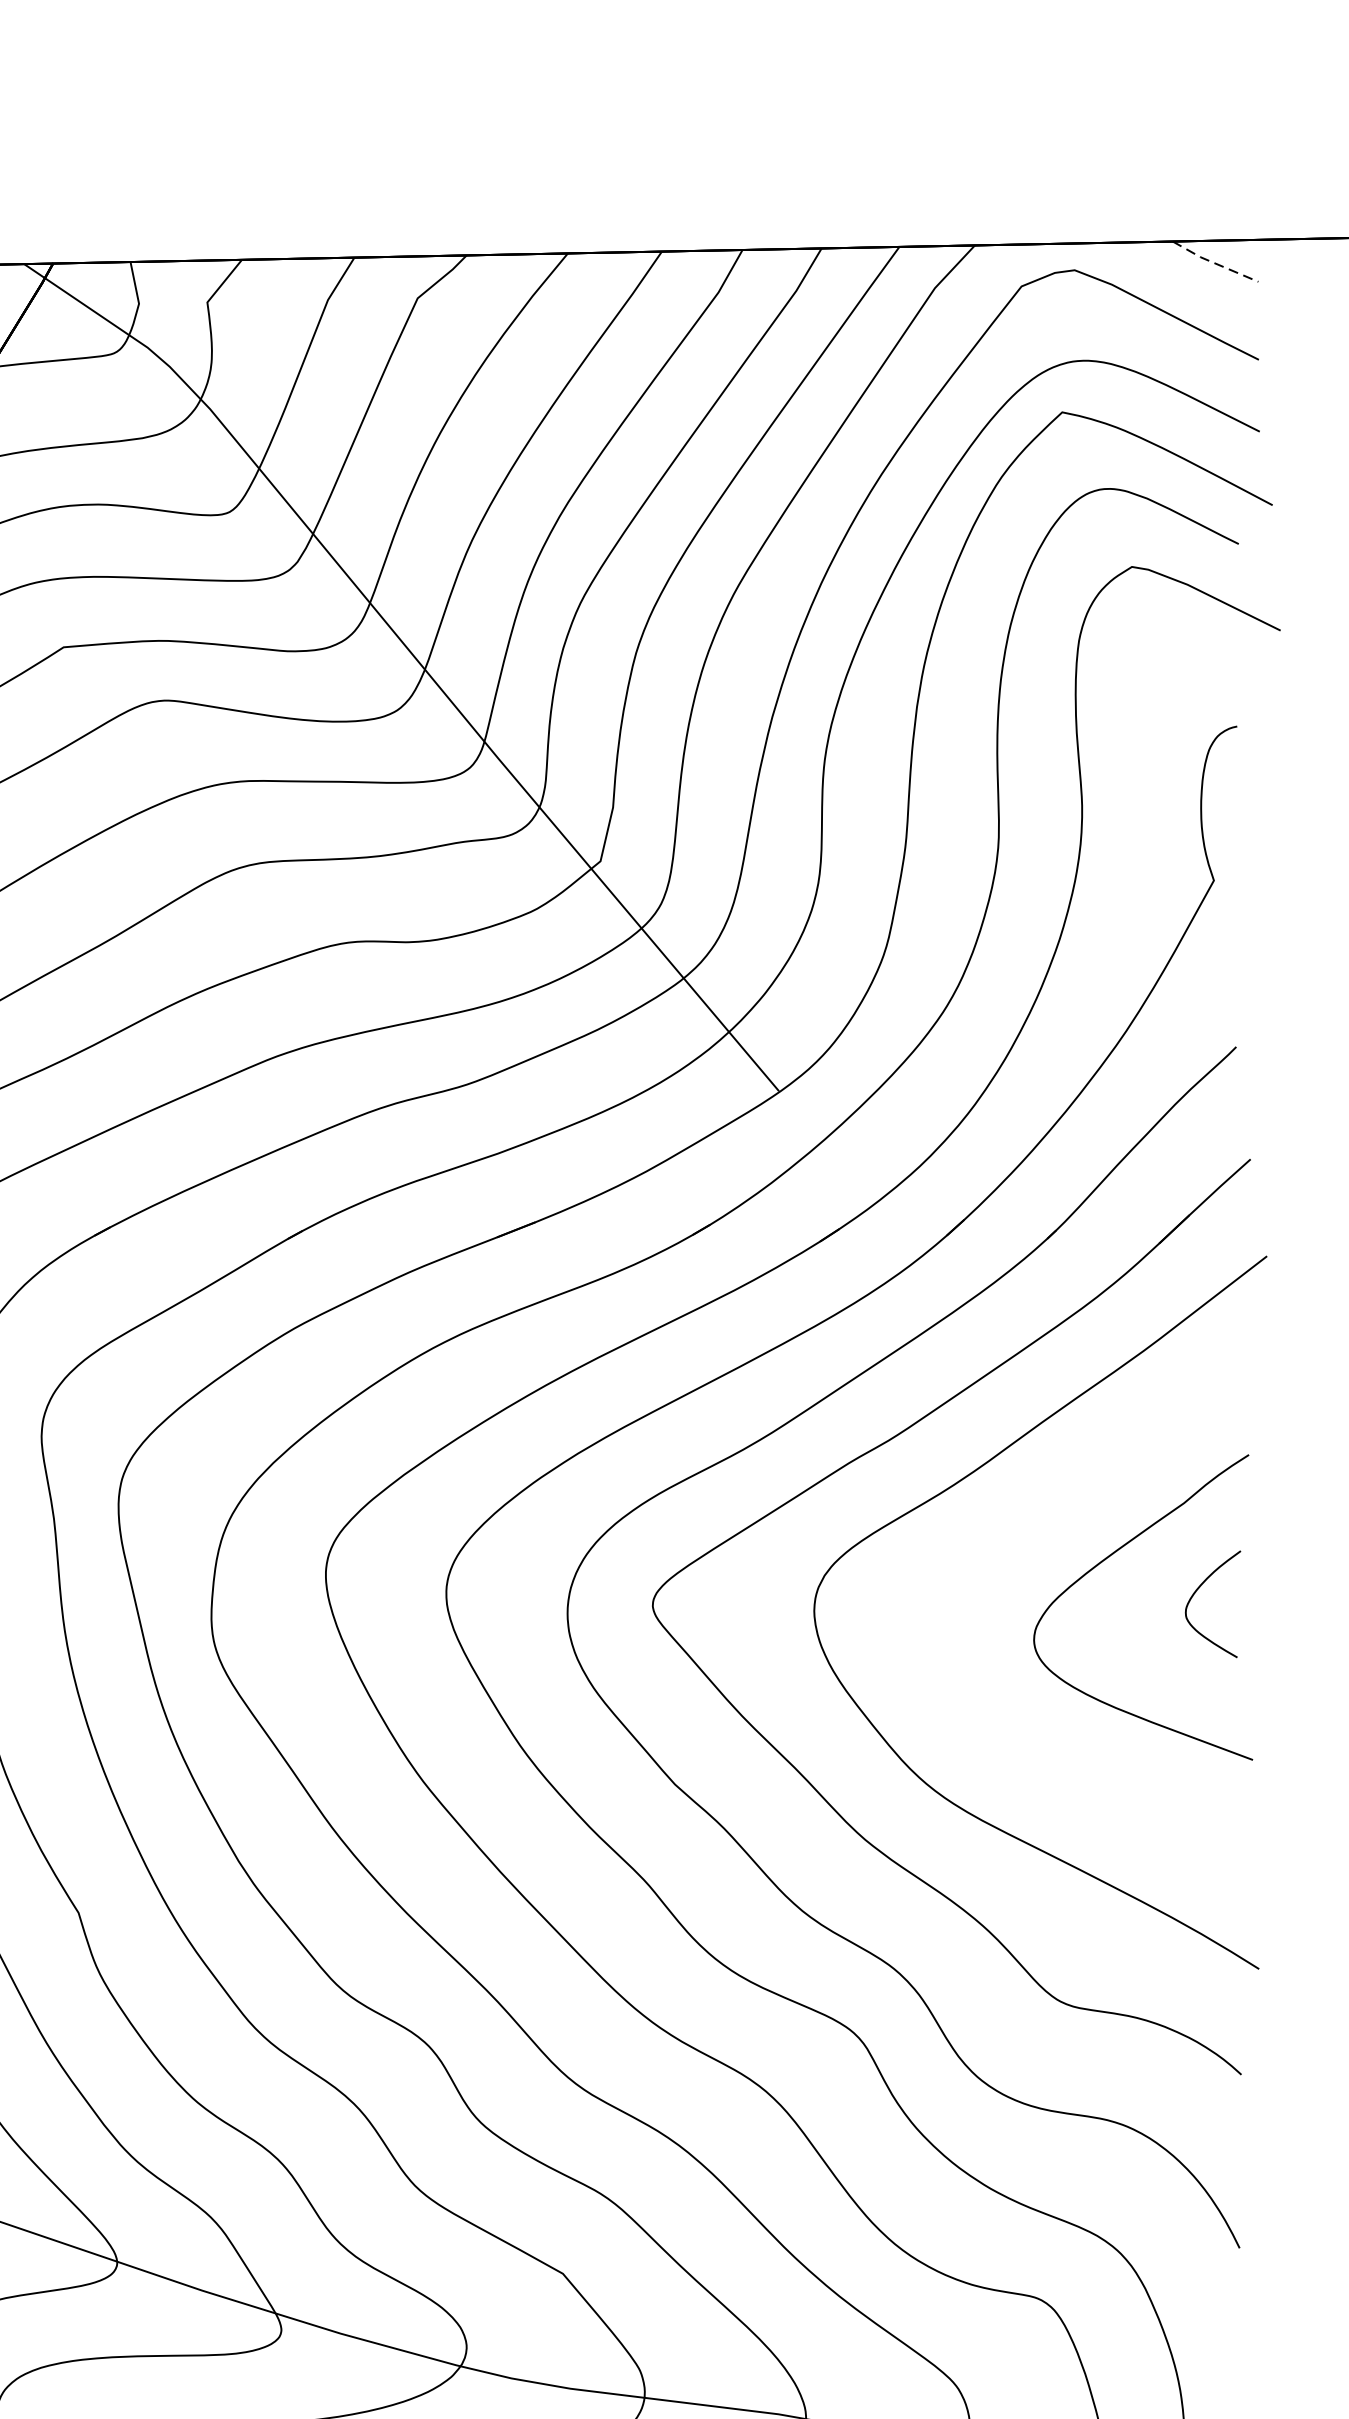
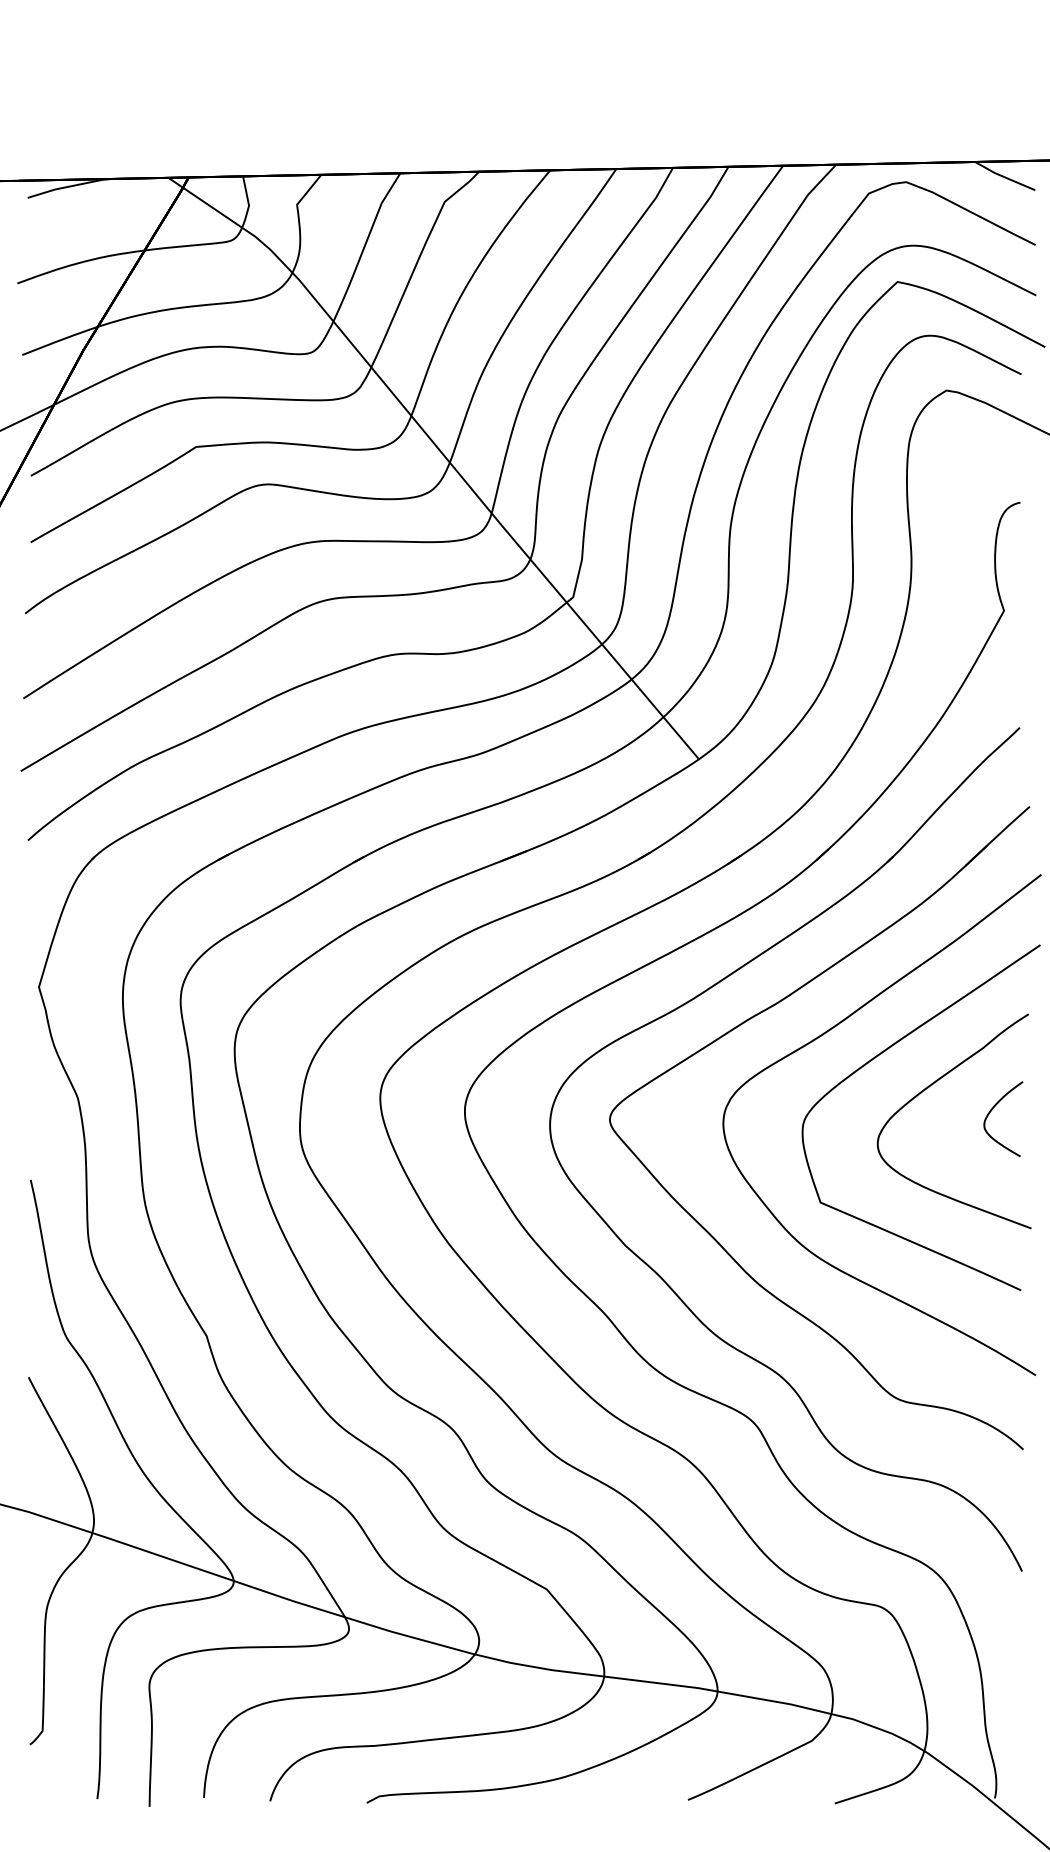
line: (1214, 262) -> (1004, 176), dashed -> solid
curve: (1035, 1515) -> (878, 1056), added

